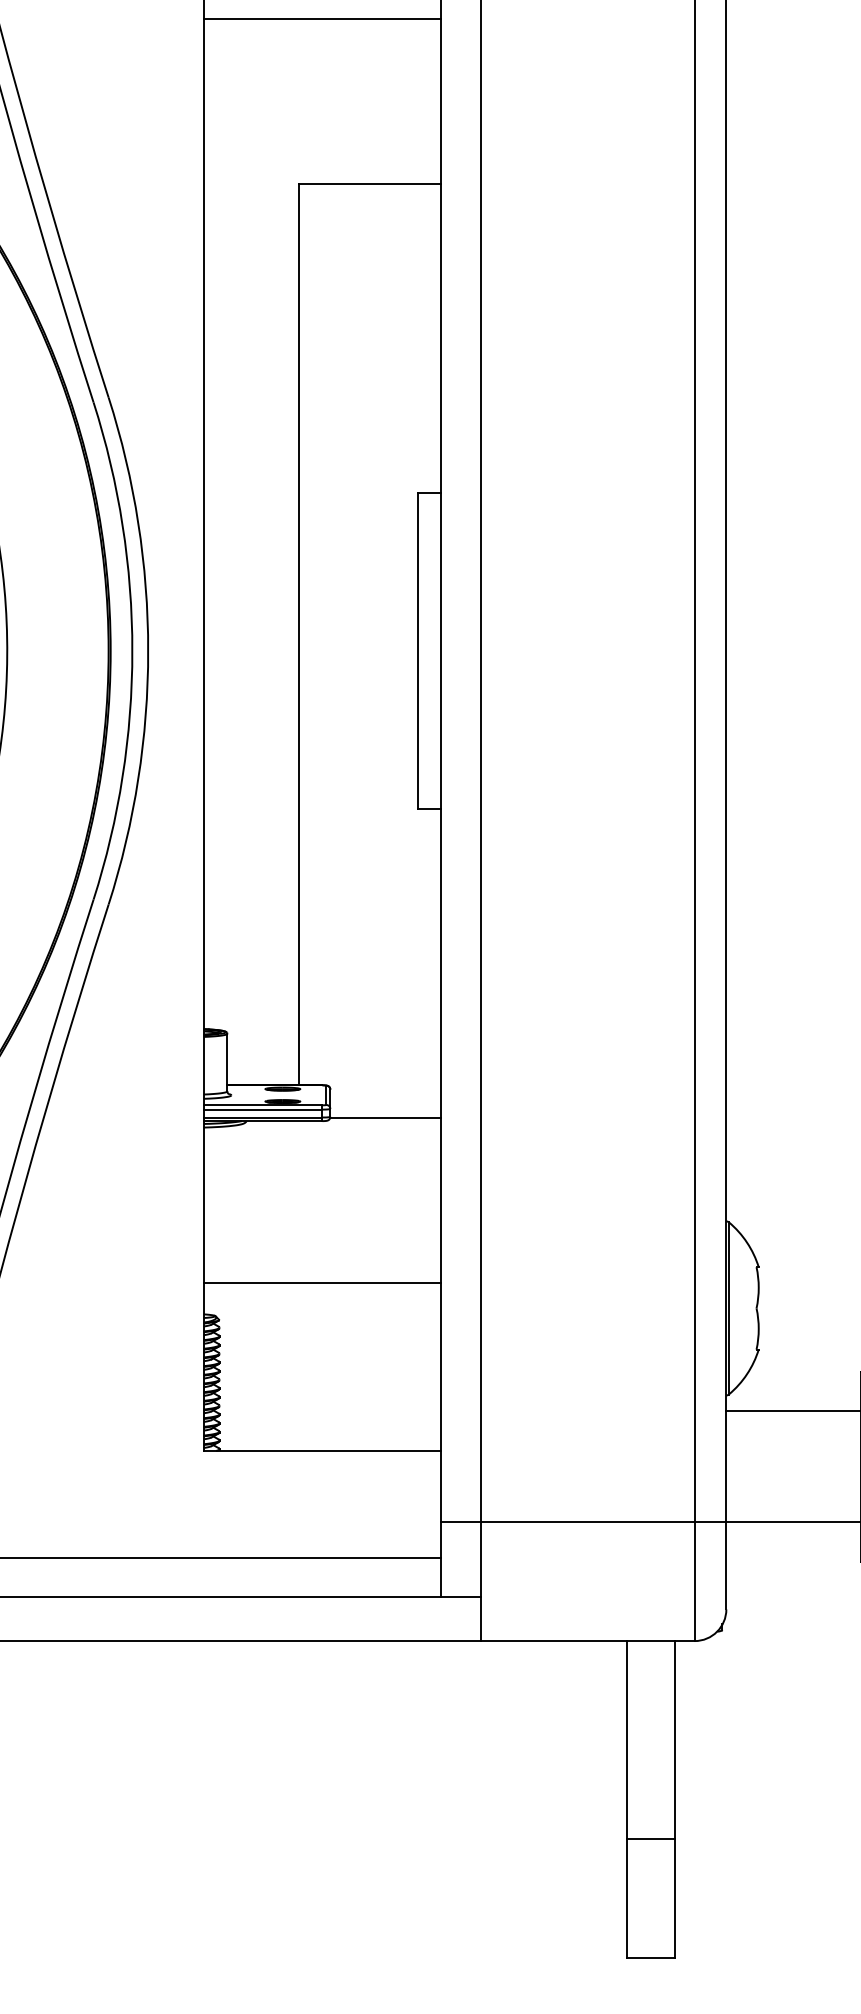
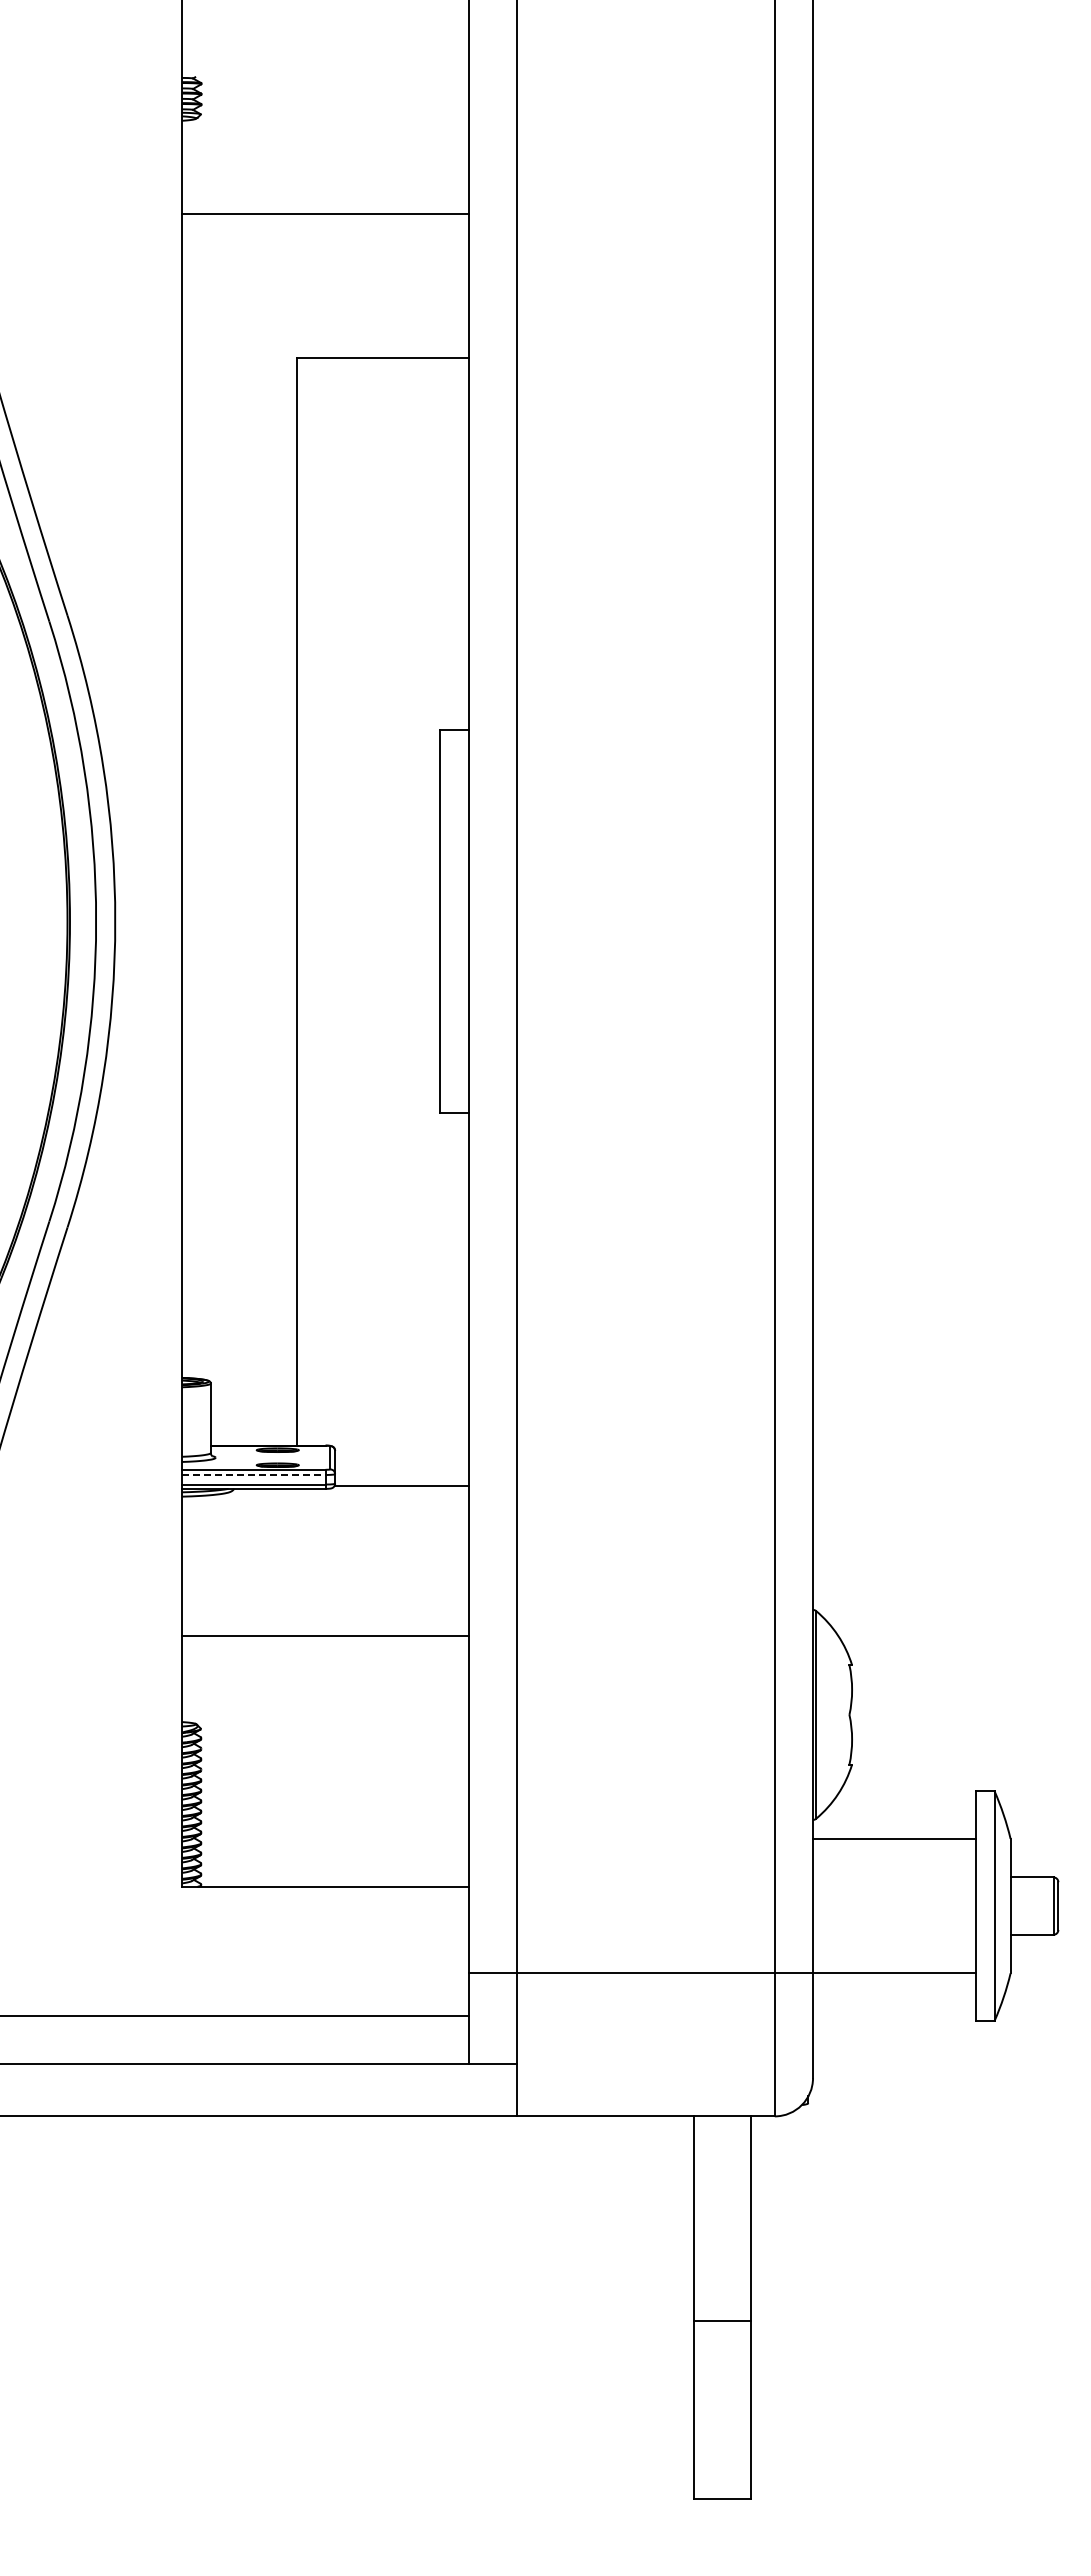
line: (322, 19) -> (325, 214), moved
line: (262, 1110) -> (253, 1475), solid -> dashed
line: (322, 1282) -> (325, 1635), moved
line: (650, 1839) -> (721, 2321), moved

